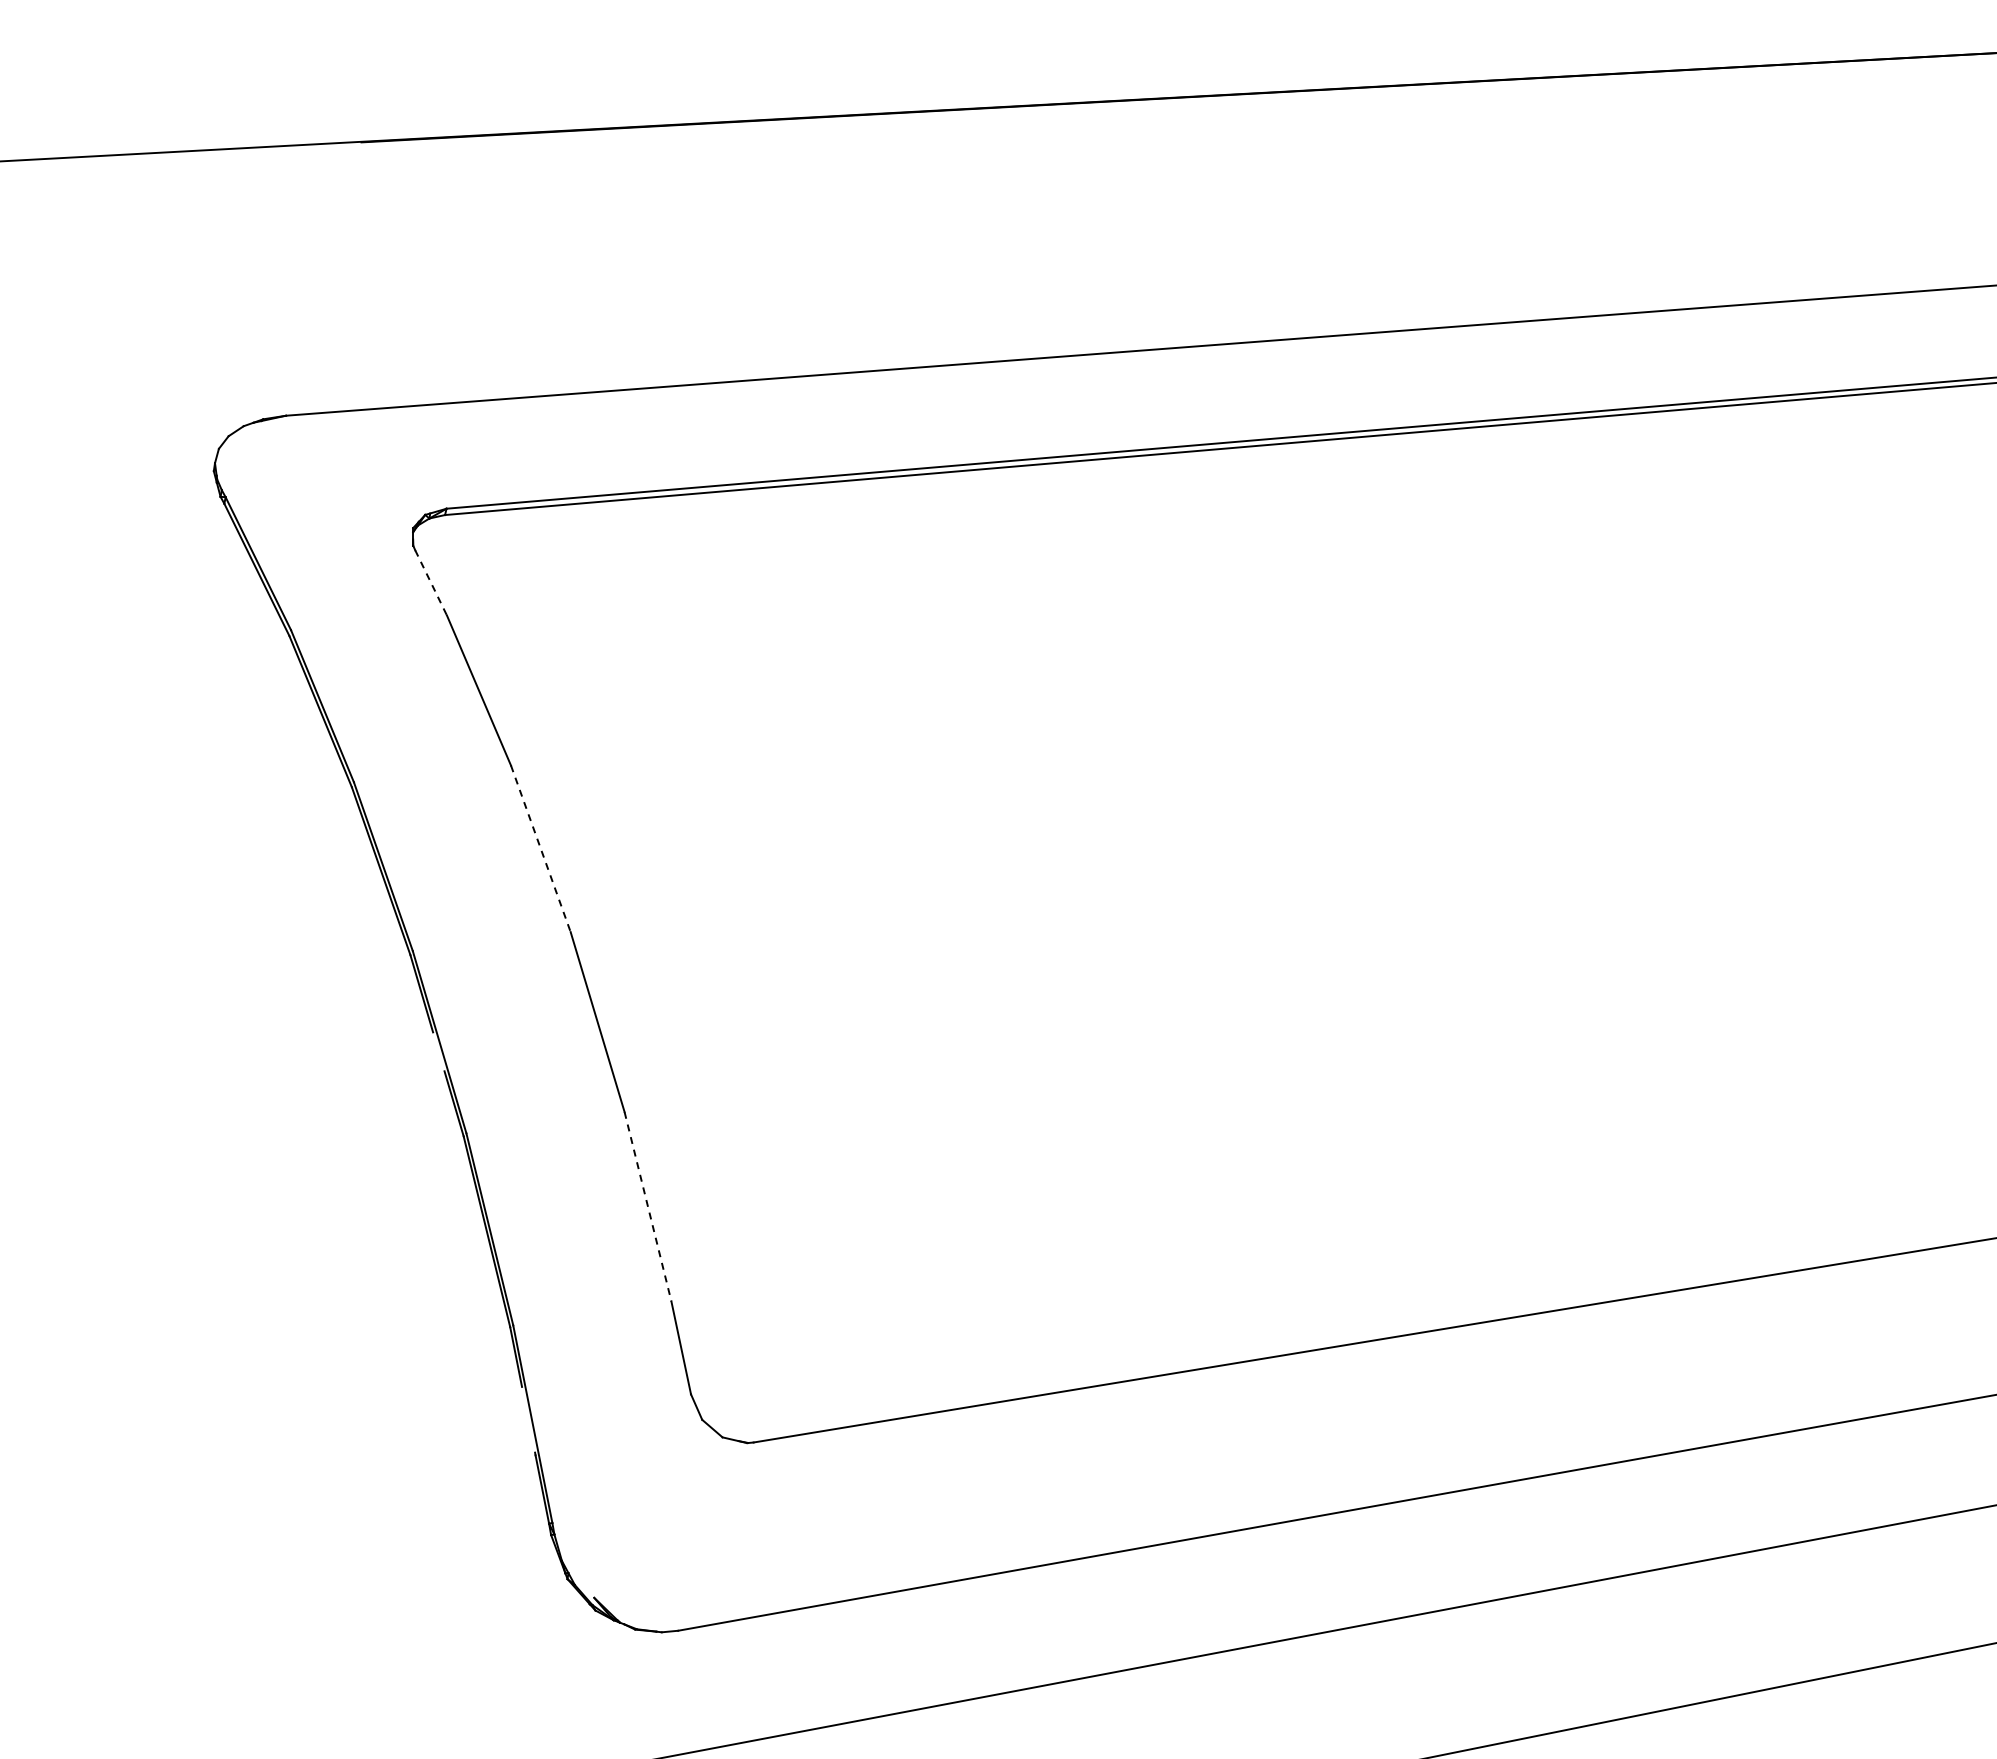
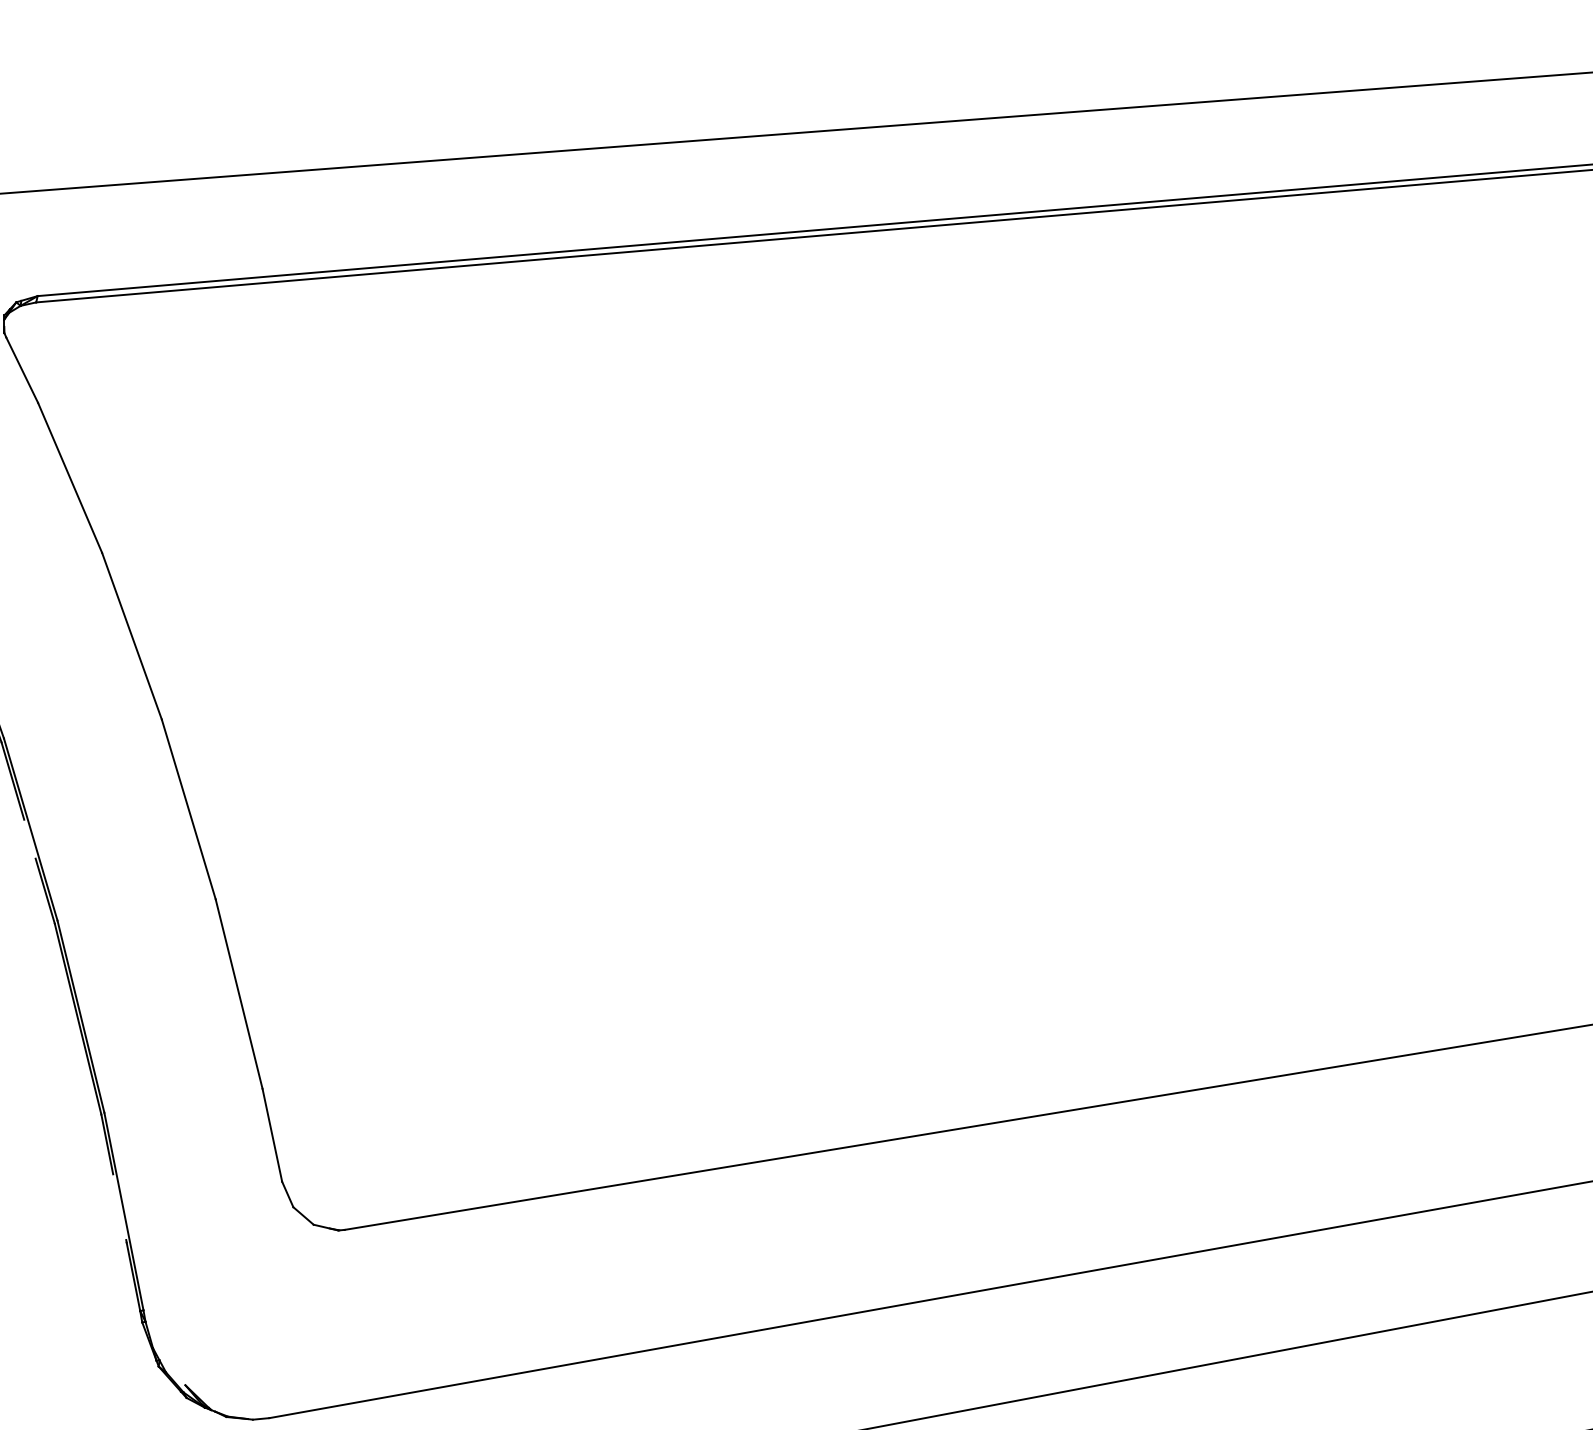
line: (431, 583) -> (22, 370), dashed -> solid
line: (541, 849) -> (132, 636), dashed -> solid
line: (647, 1206) -> (238, 993), dashed -> solid

